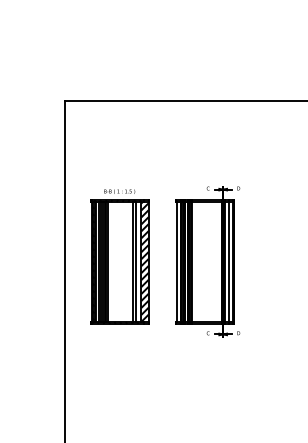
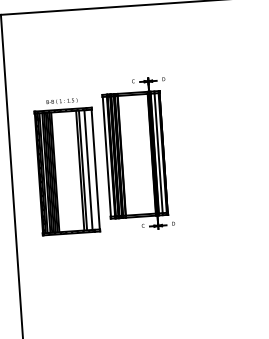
part: (207, 261) -> (137, 154), moved
hatch: (144, 262) -> (91, 170), removed

